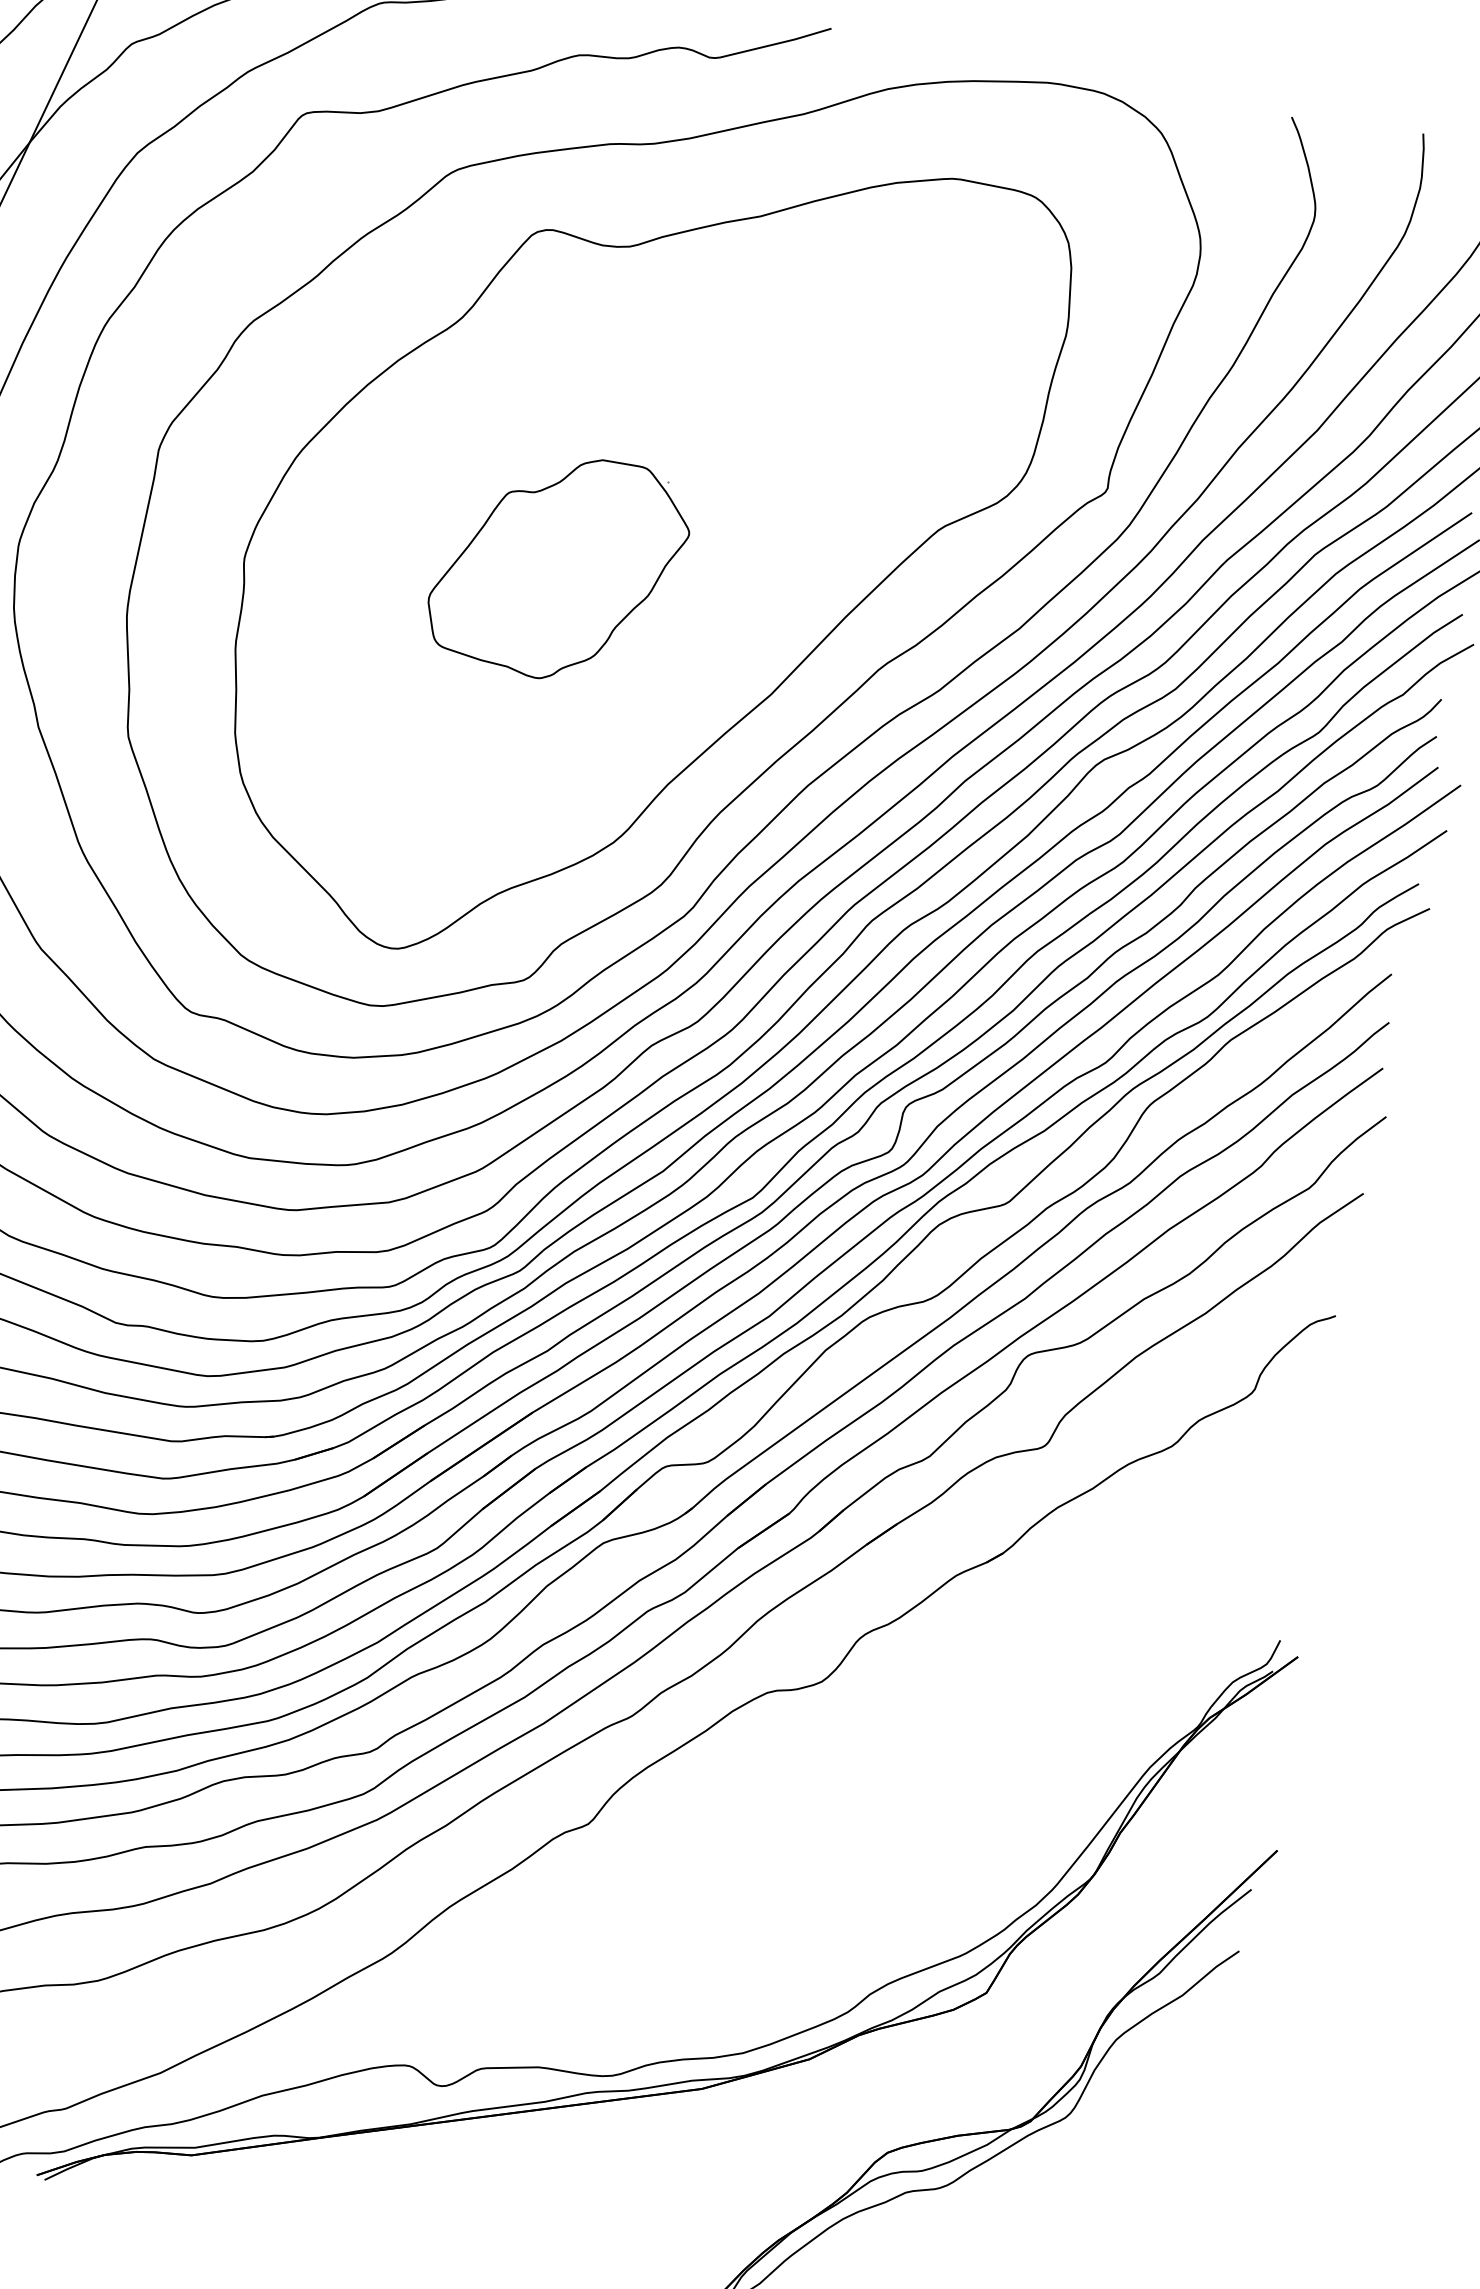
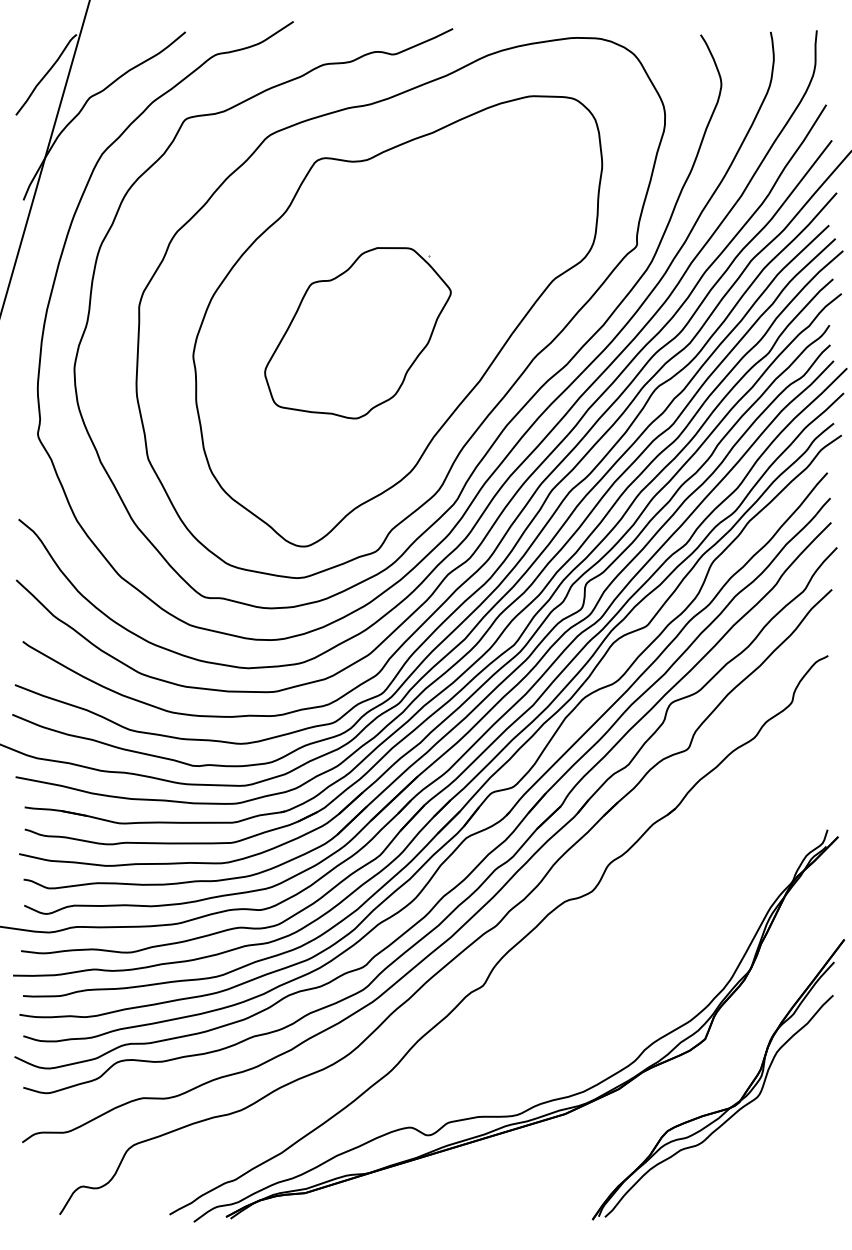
part: (557, 567) -> (357, 333), size x1.43

